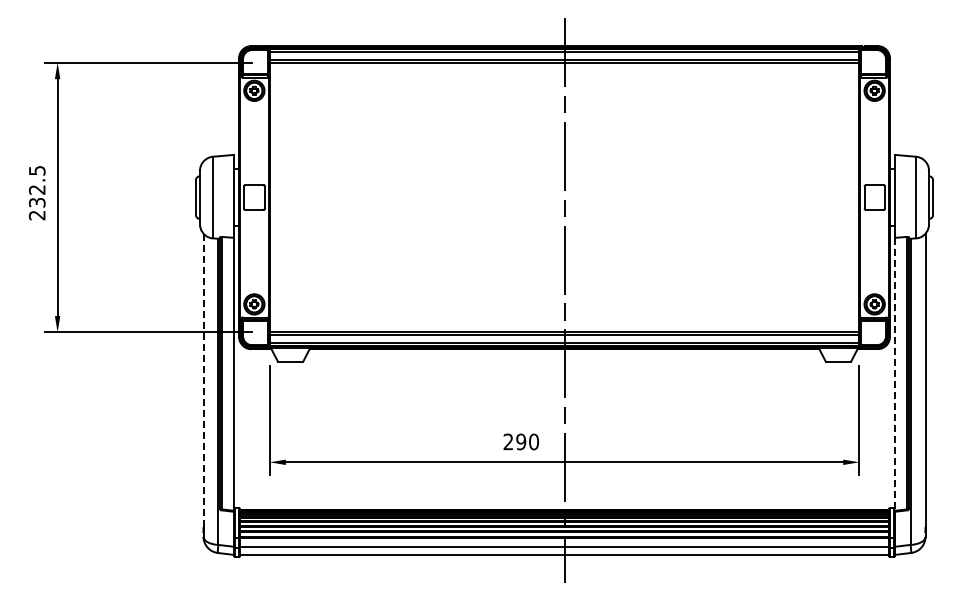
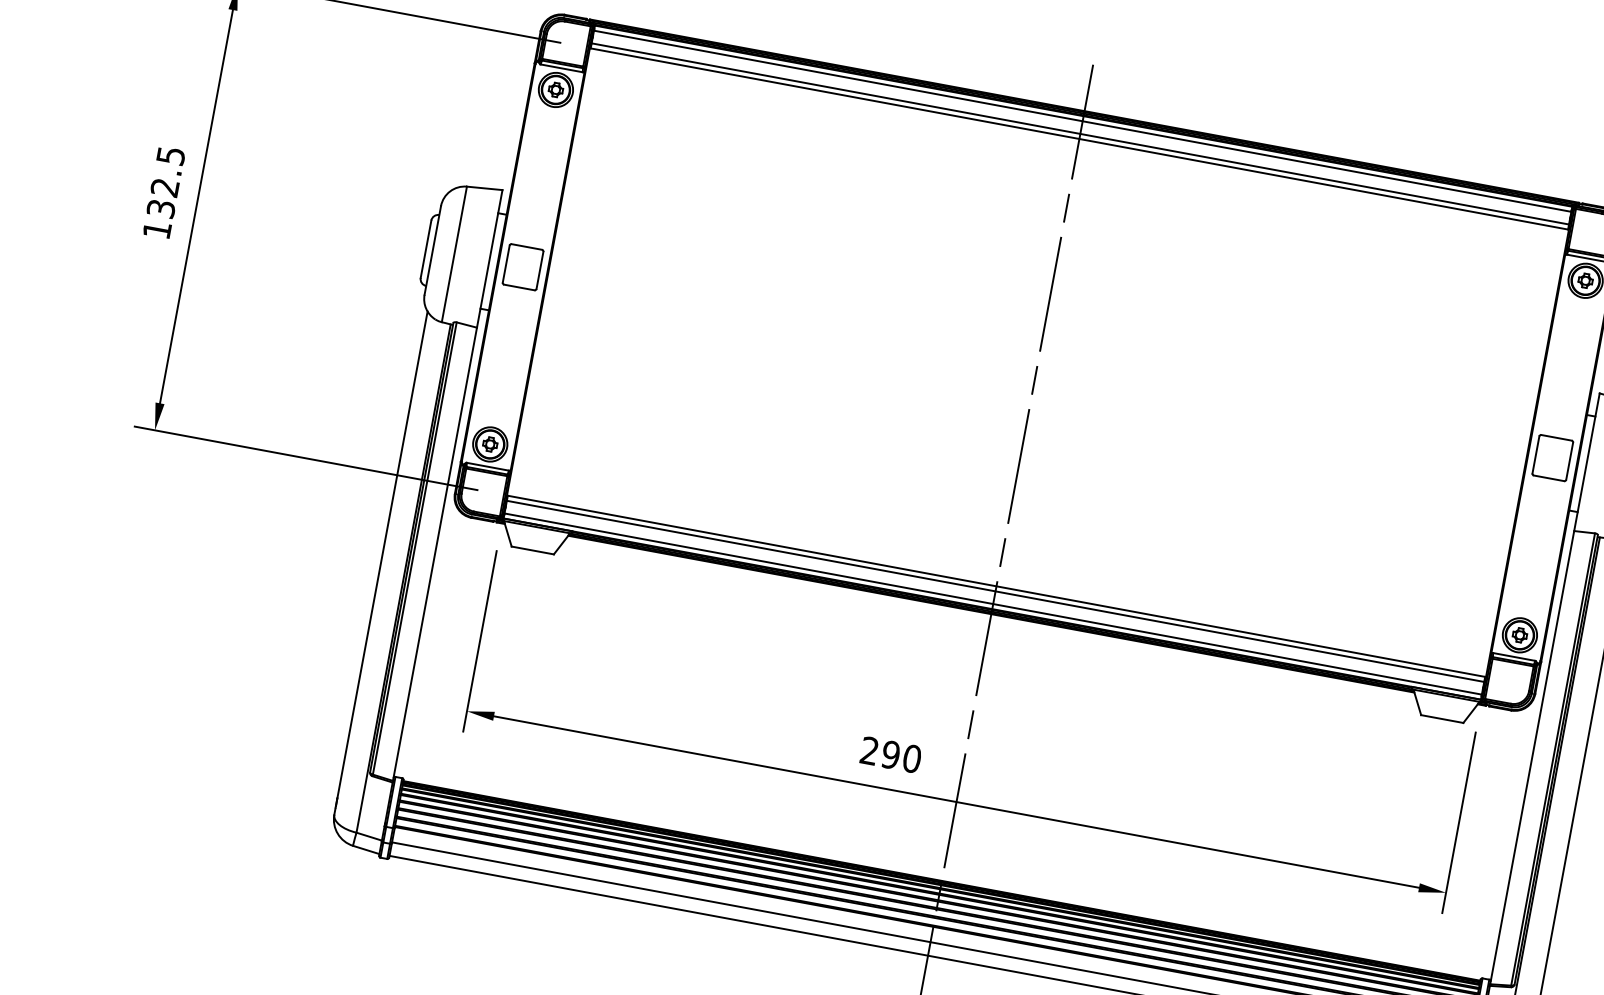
text: (36, 215) -> (155, 229), 232.5 -> 132.5
line: (895, 374) -> (1532, 758), dashed -> solid
line: (203, 380) -> (382, 555), dashed -> solid

